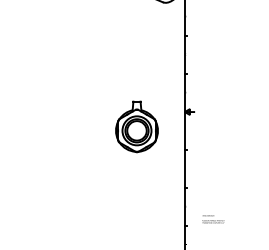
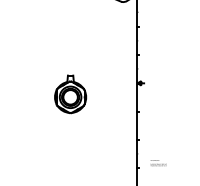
part: (136, 126) -> (70, 94), moved

